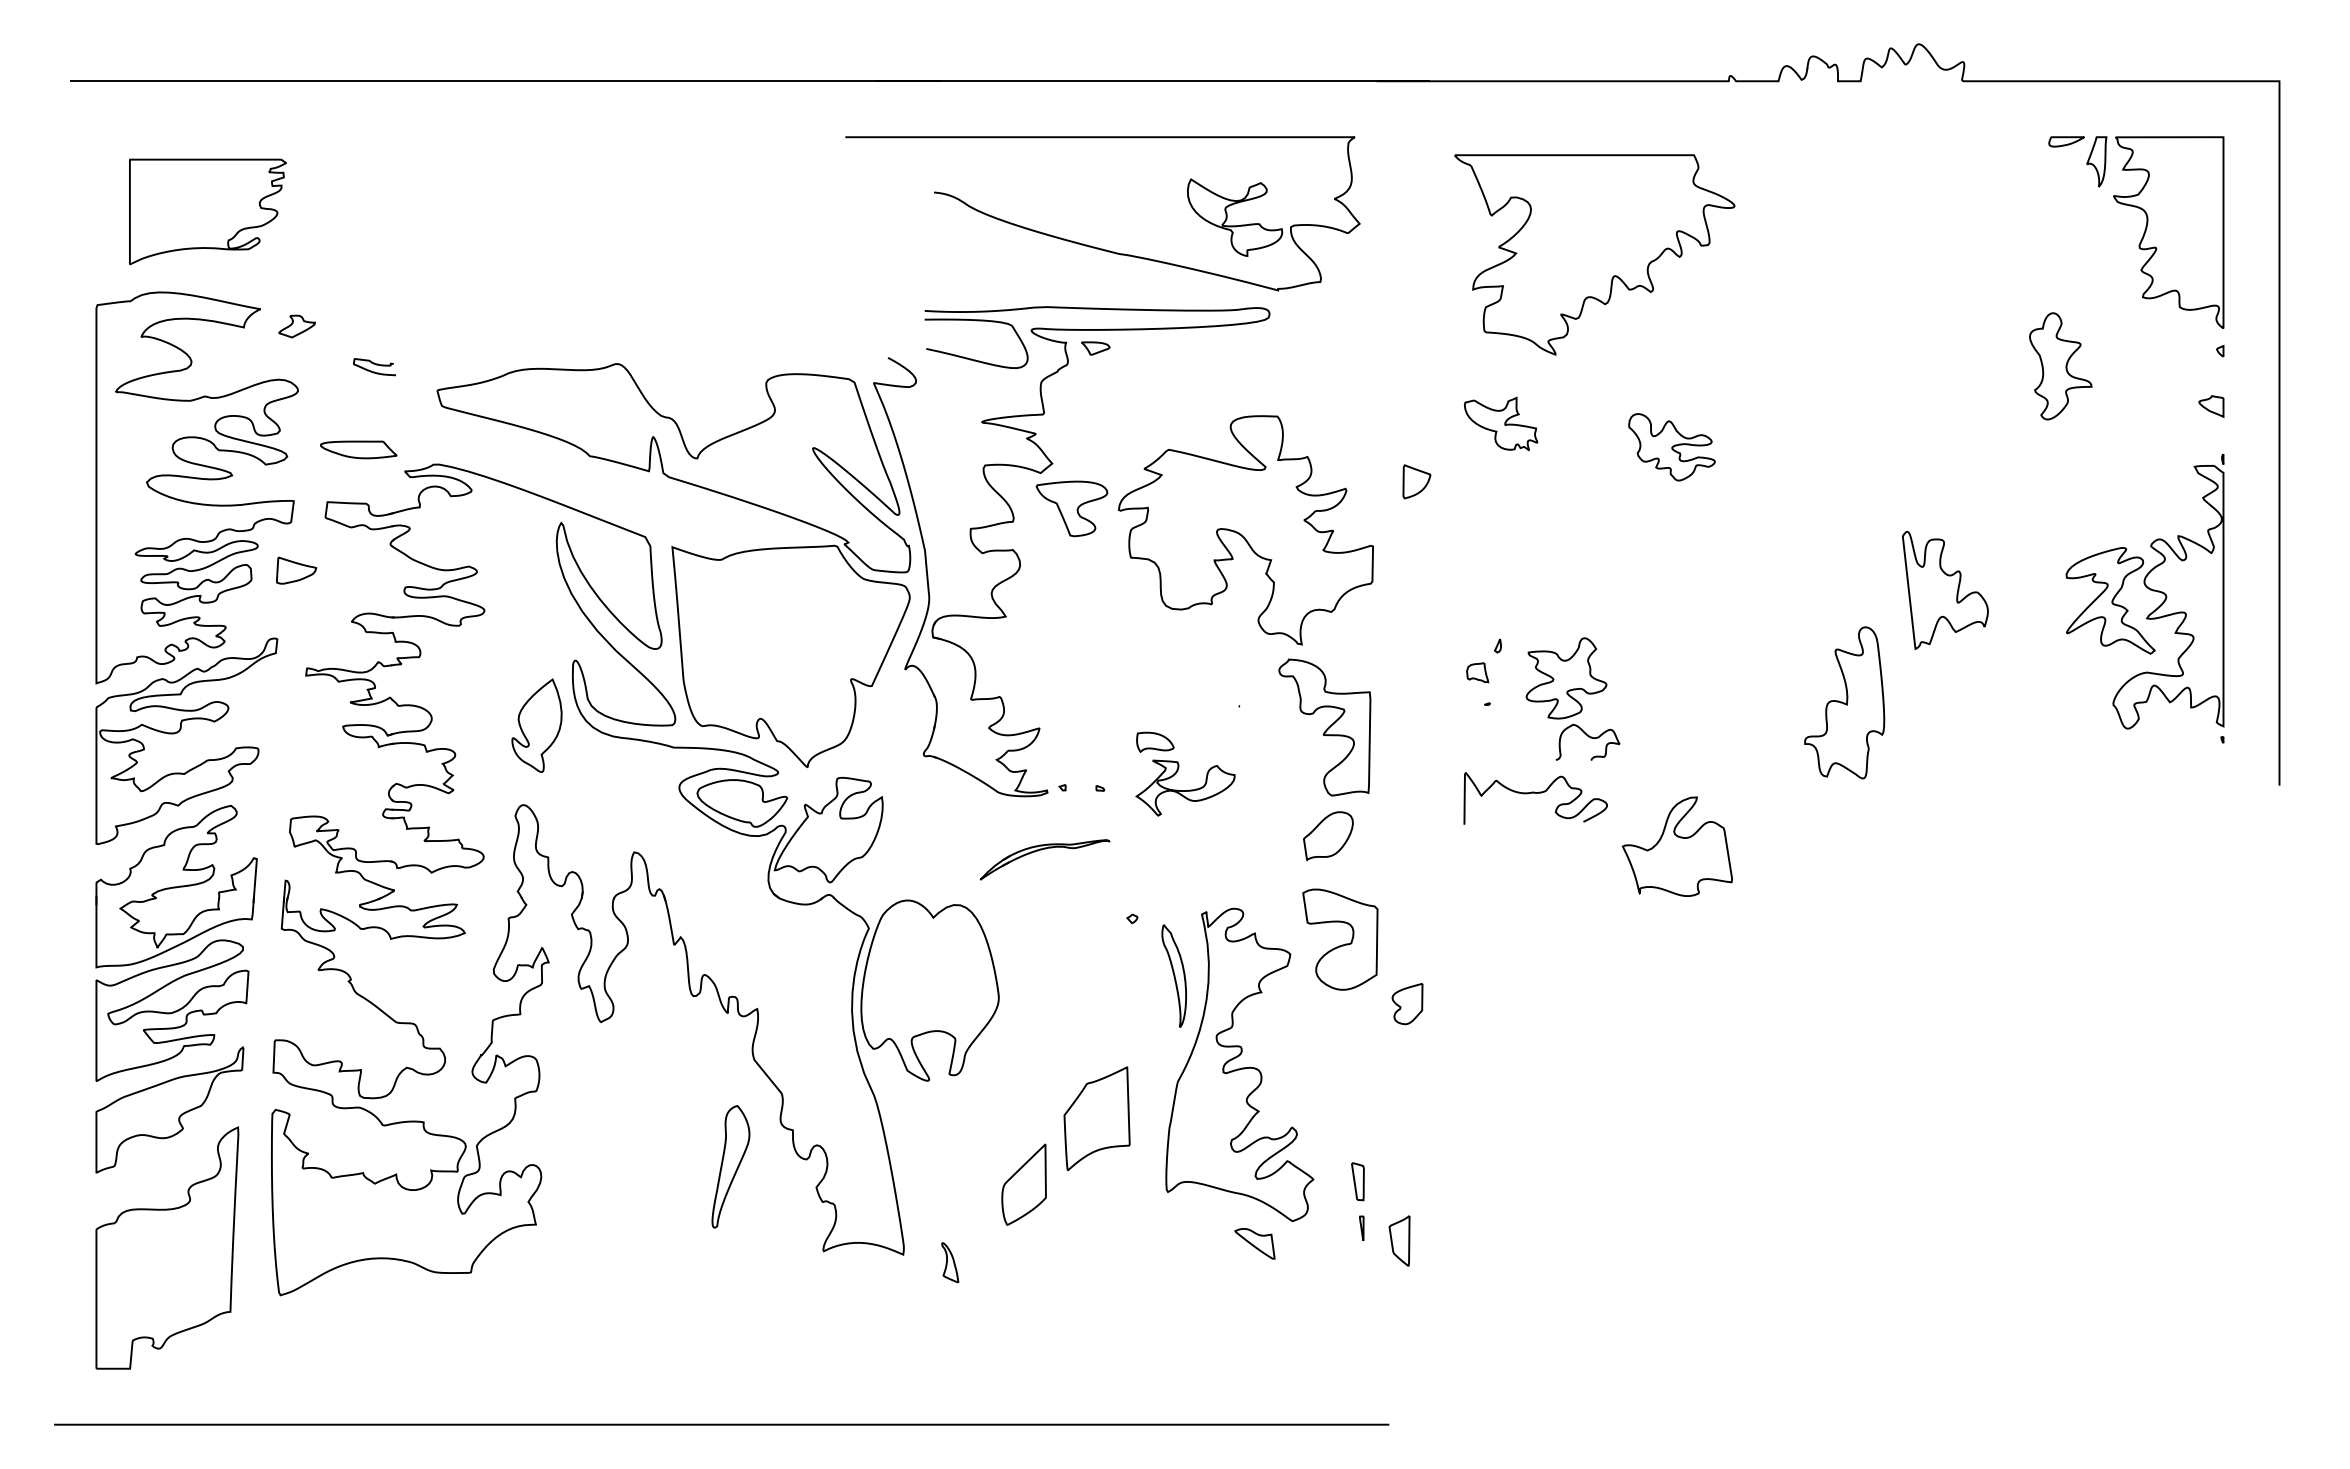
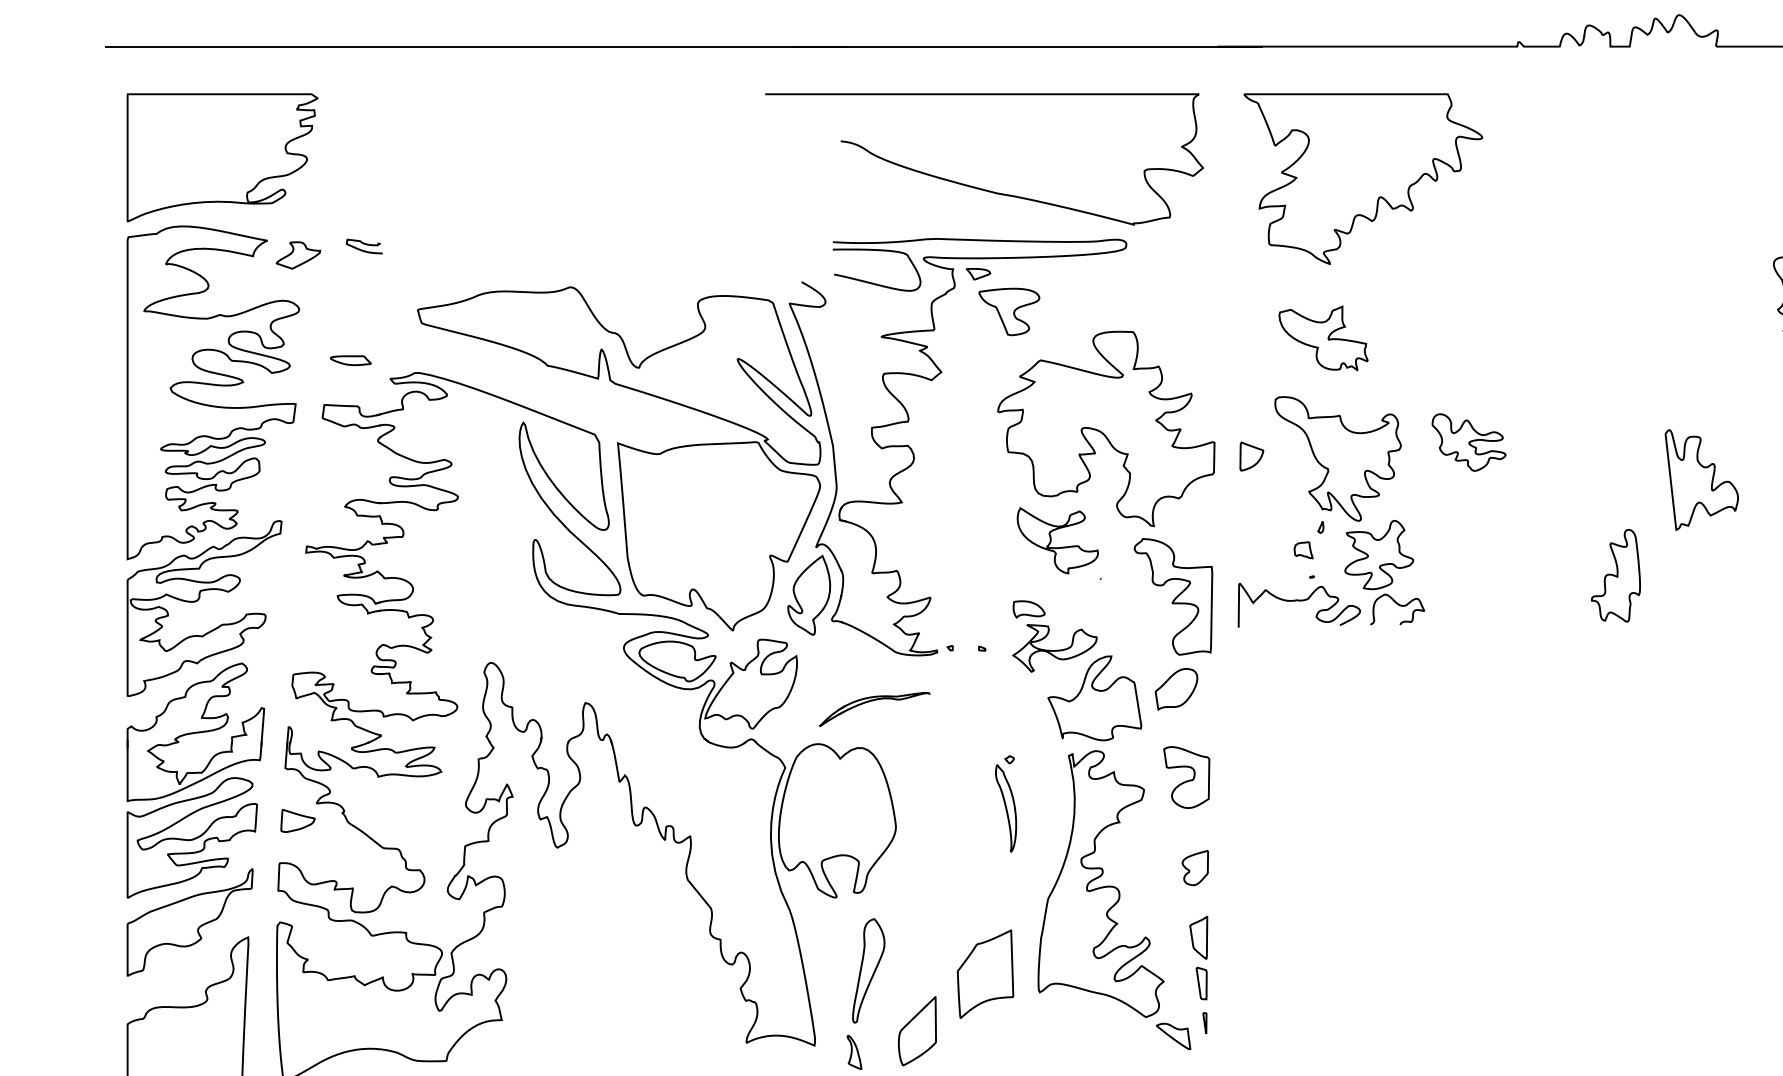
part: (207, 211) -> (222, 157), size x1.43
part: (1227, 217) -> (1051, 540), moved
part: (1594, 254) -> (1363, 178), moved
part: (296, 326) -> (297, 255), size x1.43
curve: (376, 365) -> (366, 245), moved
part: (1500, 423) -> (1323, 338), size x1.43
part: (1671, 447) -> (1468, 442), moved
part: (358, 450) -> (350, 360), size x0.62
part: (1416, 481) -> (1251, 456), moved
part: (1071, 508) -> (1008, 311), moved
part: (1517, 565) -> (1337, 458), added
part: (296, 570) -> (297, 820), moved
part: (1844, 702) -> (1615, 575), size x0.71
part: (536, 725) -> (808, 595), moved
curve: (1535, 793) -> (1299, 601), moved
part: (1676, 846) -> (1094, 698), moved
part: (1041, 850) -> (871, 701), moved
part: (1340, 939) -> (1186, 777), size x0.71
part: (1173, 975) -> (1005, 807), moved
part: (1407, 1004) -> (1195, 868), moved
part: (1096, 1118) -> (985, 974), moved
part: (730, 1166) -> (868, 970), moved
part: (1023, 1184) -> (916, 1031), moved
part: (1399, 1240) -> (1198, 937), moved
part: (1254, 1243) -> (1173, 1036), moved

